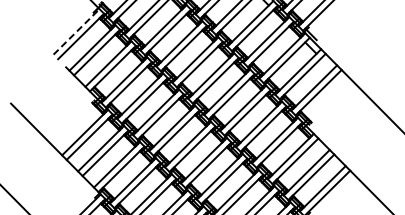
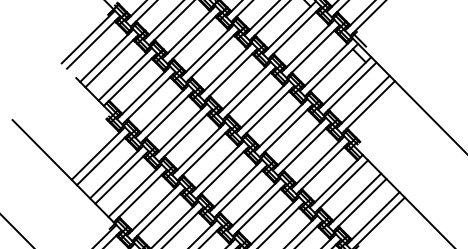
line: (76, 31) -> (88, 36), dashed -> solid

